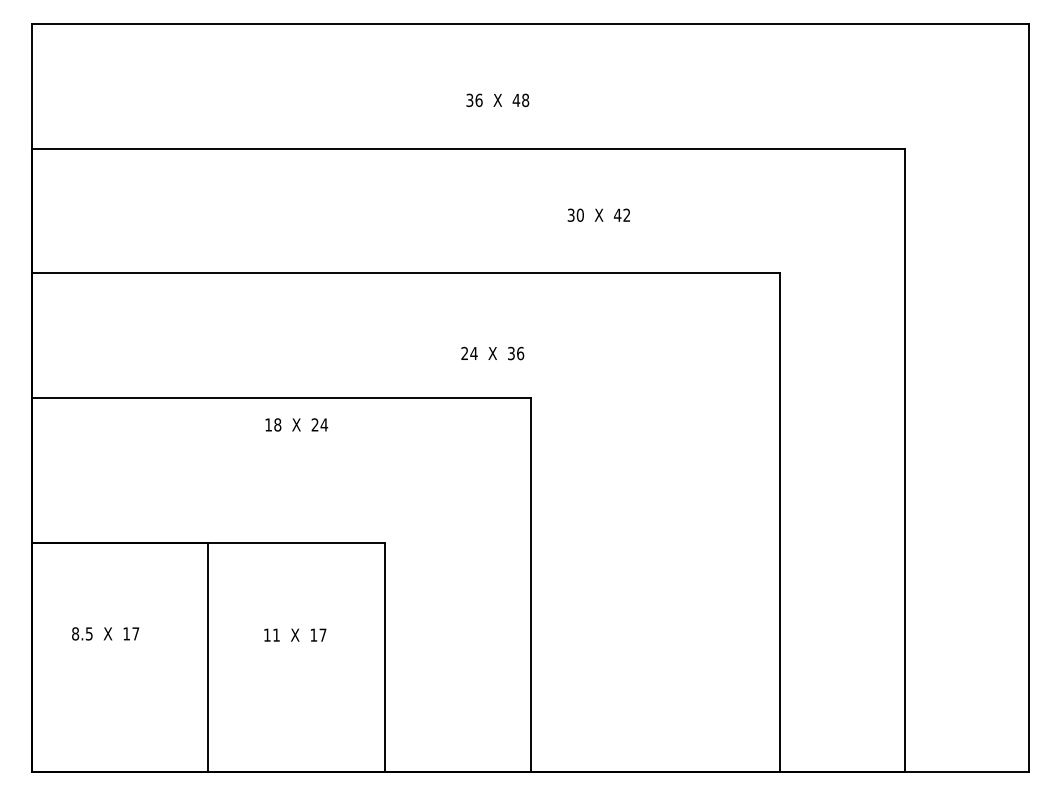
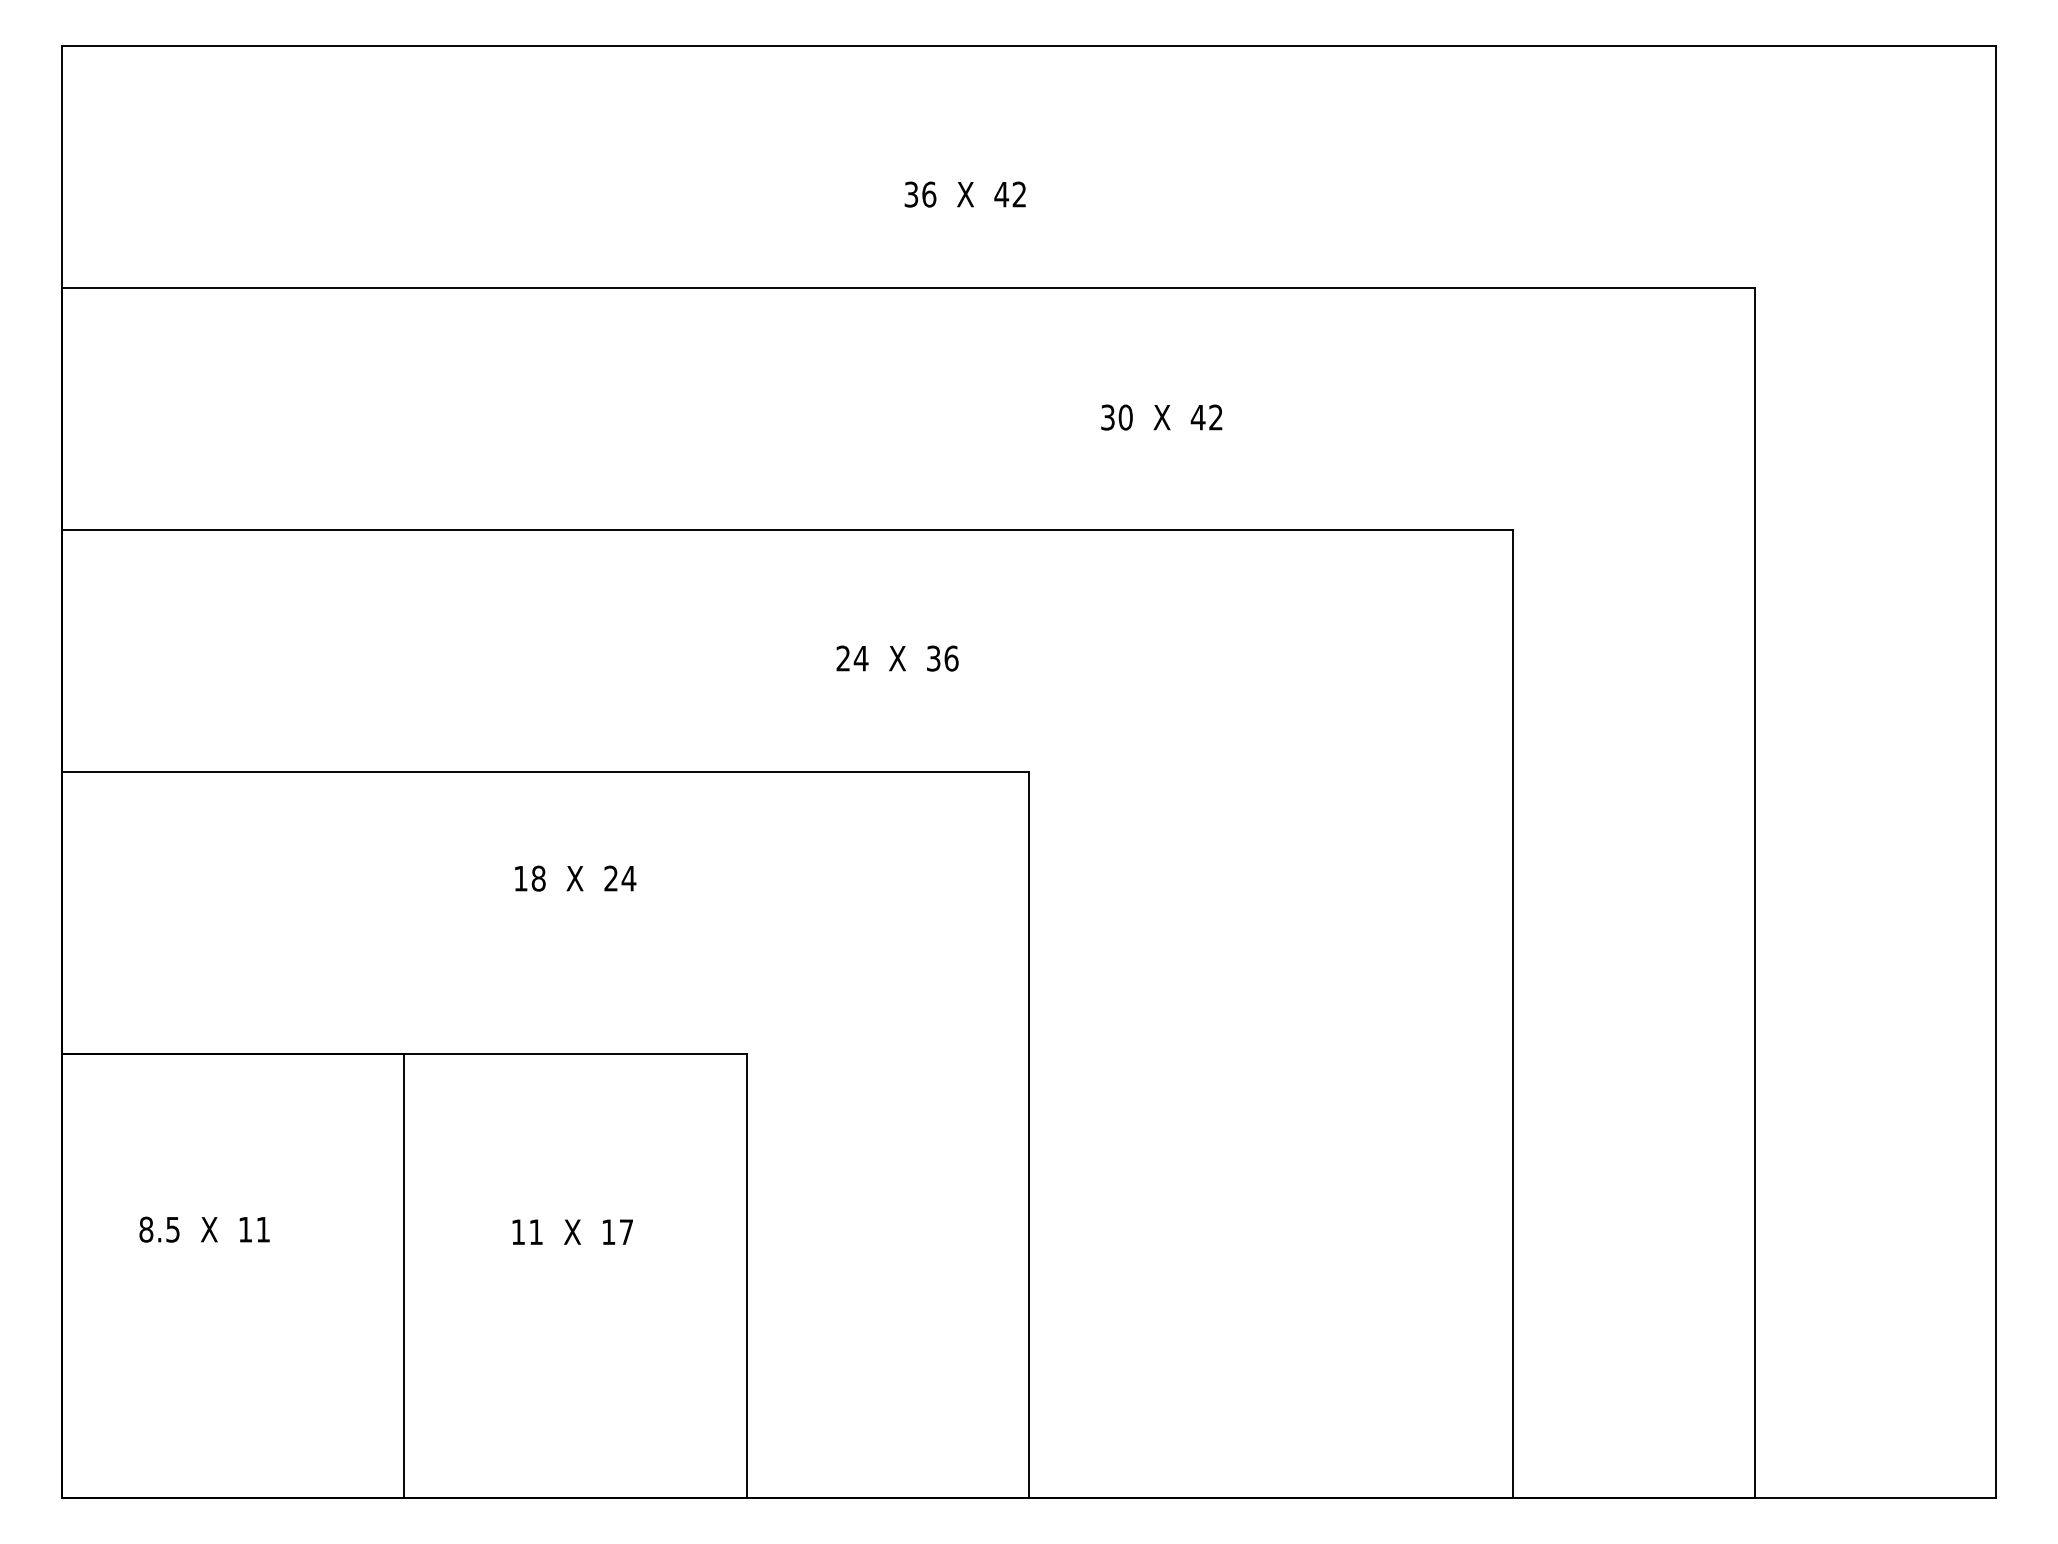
text: (525, 100) -> (1019, 194), 48 -> 42
text: (492, 353) -> (897, 658), moved
text: (296, 424) -> (575, 877), moved
text: (135, 633) -> (262, 1228), 17 -> 11

